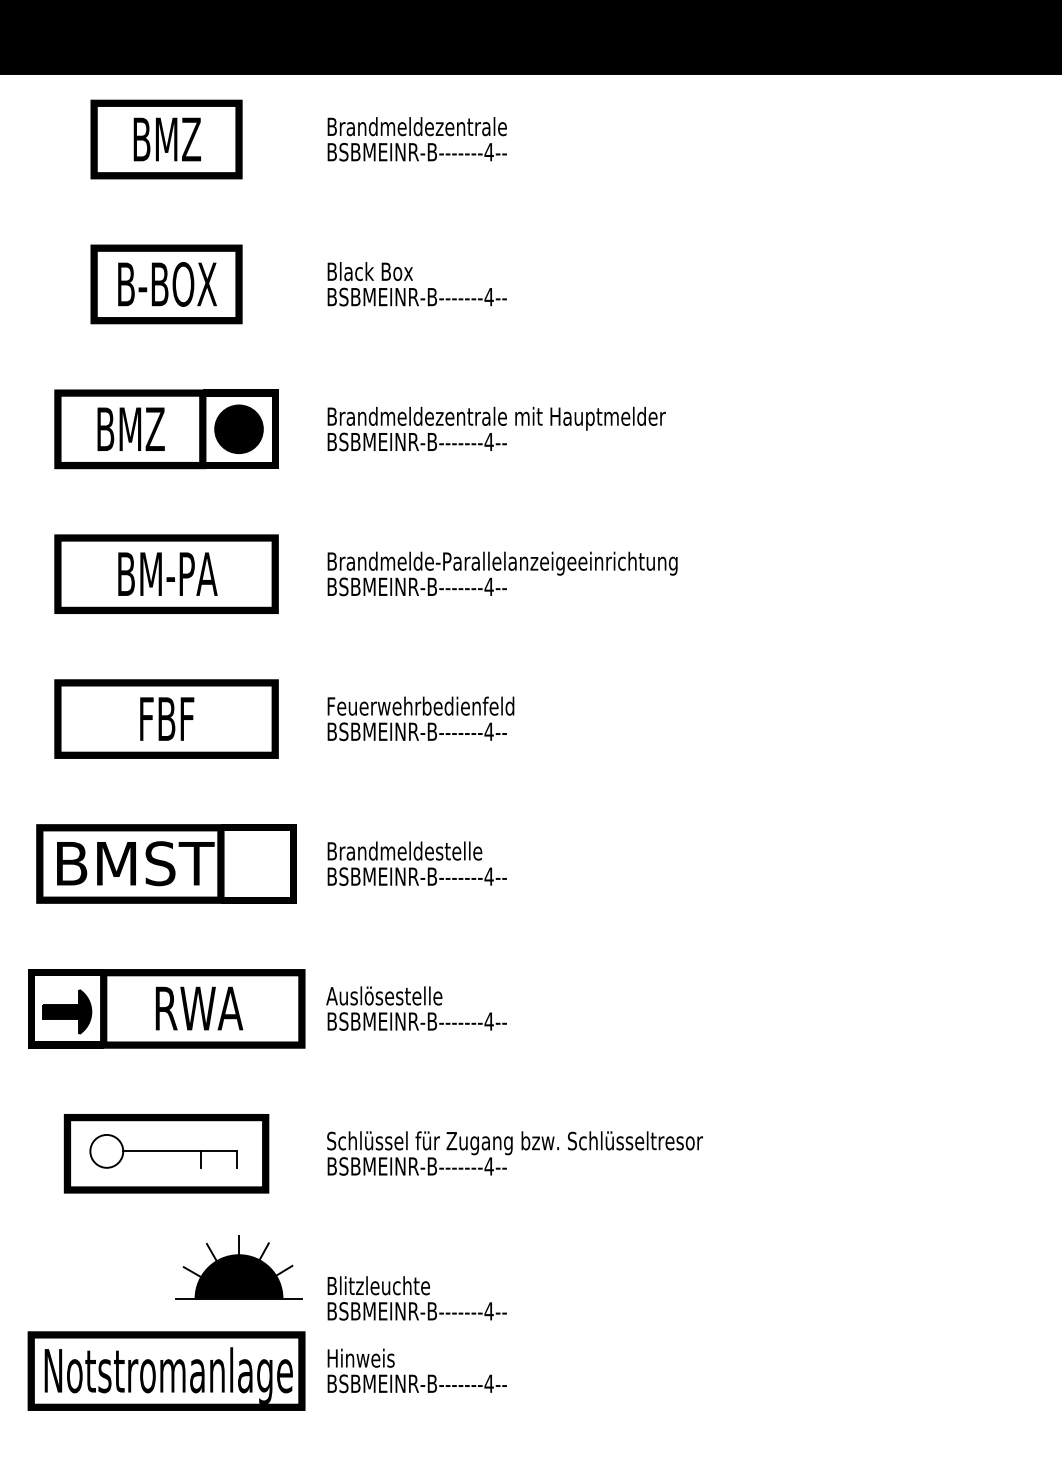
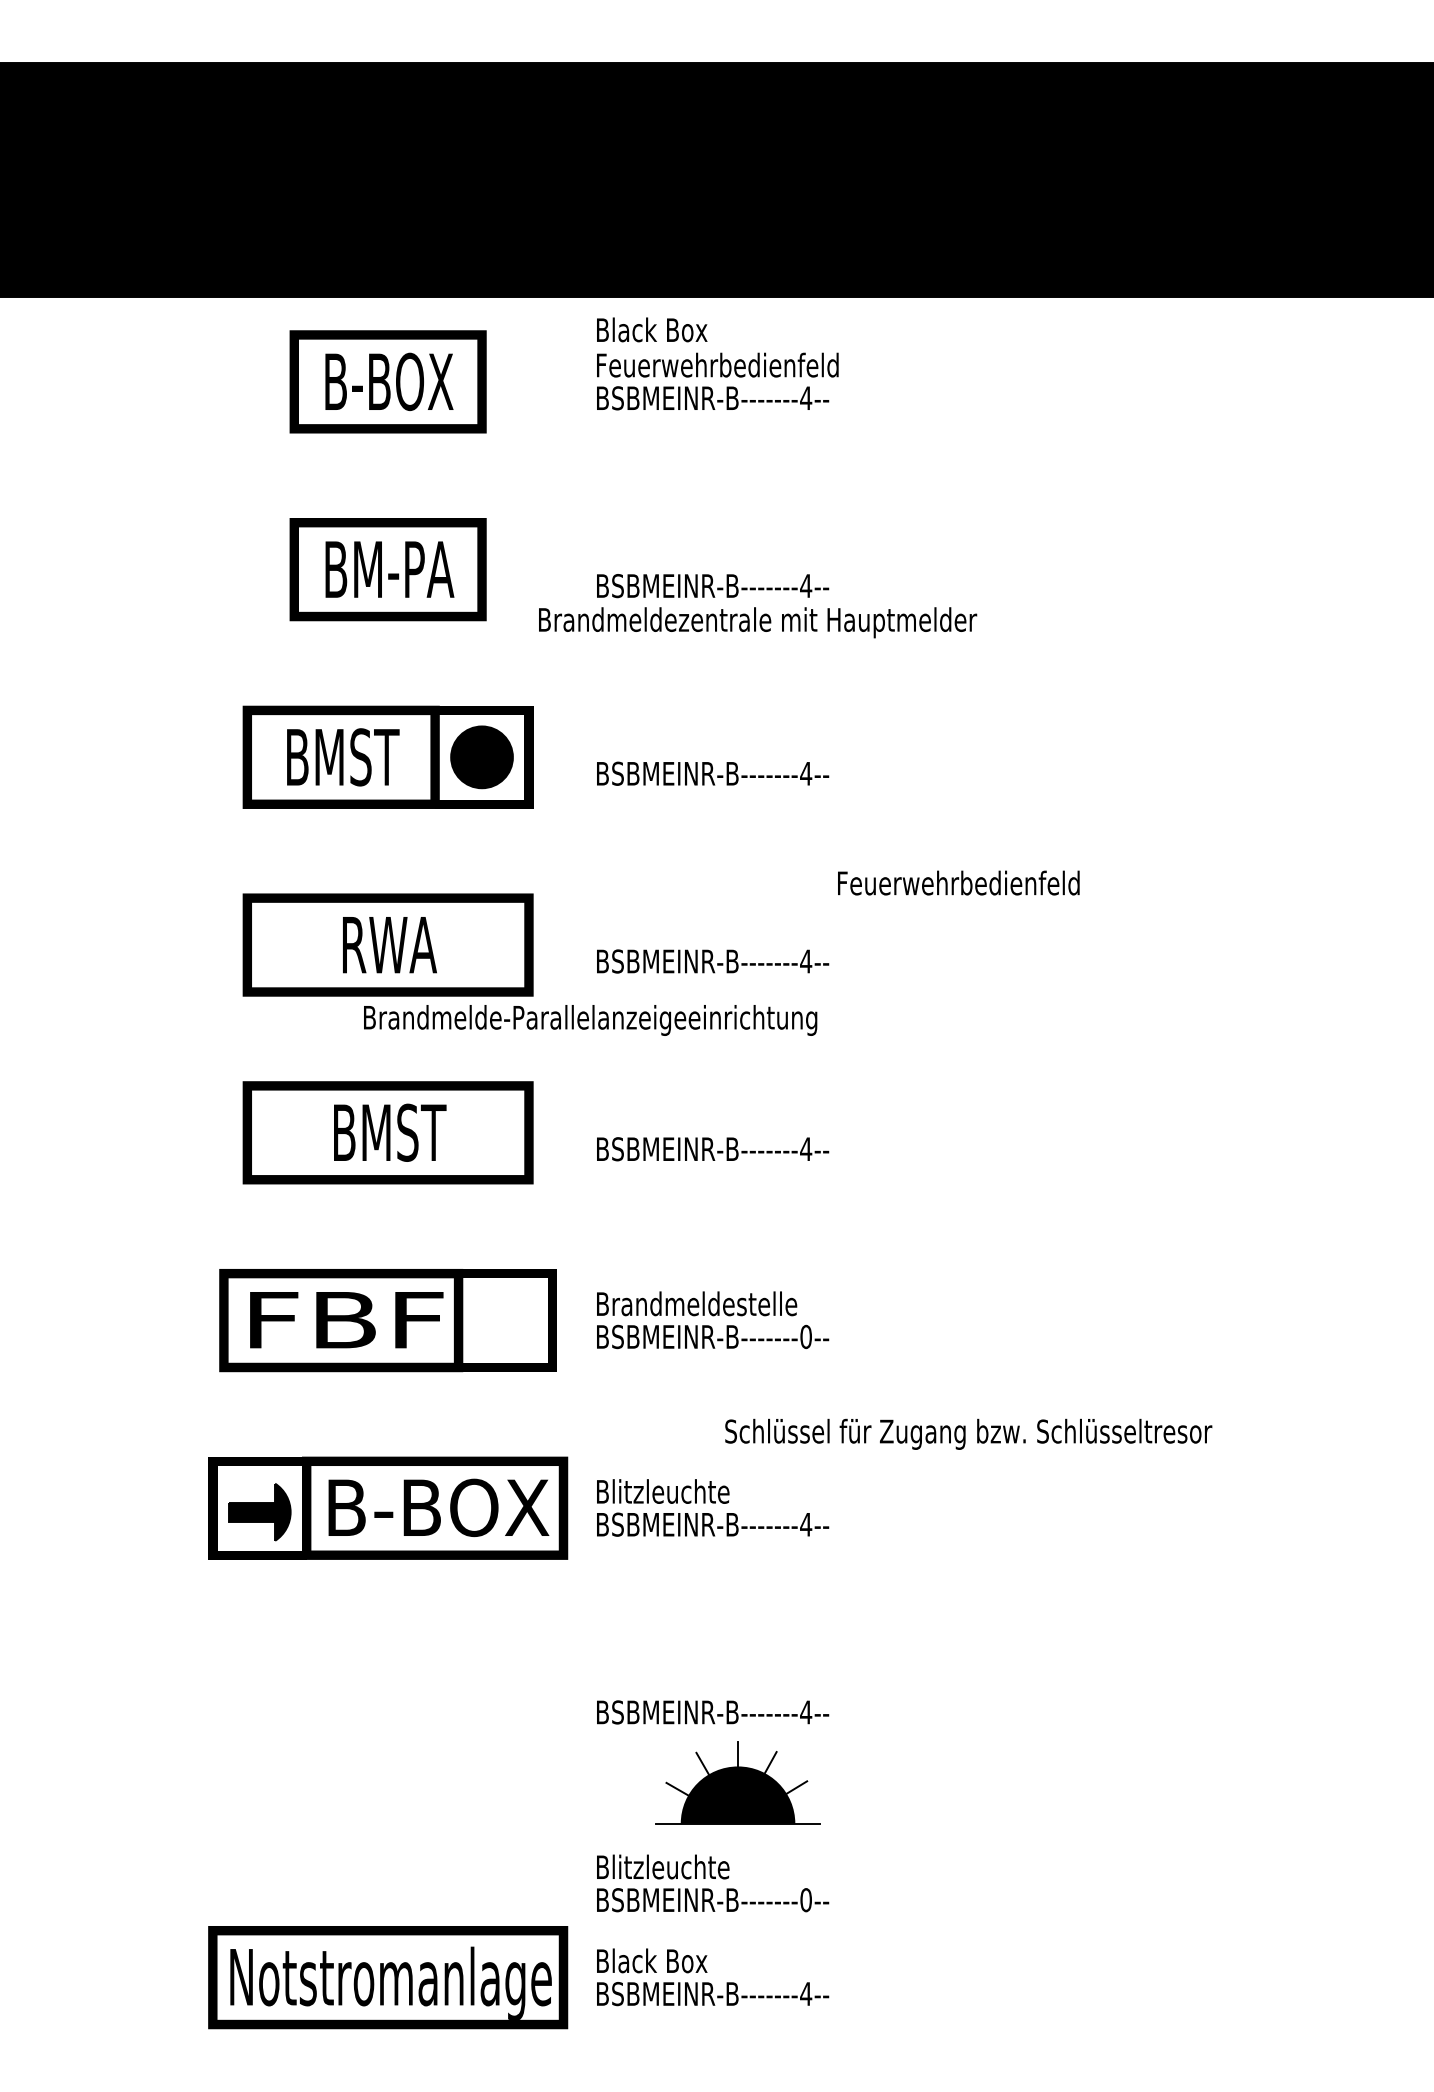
text: (421, 126) -> (718, 364), Brandmeldezentrale -> Feuerwehrbedienfeld
text: (167, 139) -> (389, 381), BMZ -> B-BOX
text: (370, 271) -> (652, 329), moved
text: (167, 284) -> (389, 569), B-BOX -> BM-PA
text: (497, 418) -> (758, 622), moved
text: (132, 429) -> (343, 757), BMZ -> BMST
text: (502, 563) -> (590, 1020), moved
text: (167, 574) -> (389, 945), BM-PA -> RWA
text: (420, 705) -> (958, 882), moved
text: (168, 718) -> (390, 1132), FBF -> BMST
text: (135, 863) -> (348, 1320), BMST -> FBF
text: (489, 876) -> (806, 1336), BSBMEINR-B-------4-- -> BSBMEINR-B-------0--
text: (384, 995) -> (670, 1491), Auslösestelle -> Blitzleuchte
text: (205, 1008) -> (438, 1507), RWA -> B-BOX
text: (514, 1142) -> (968, 1433), moved
part: (166, 1153) -> (388, 1695), removed
part: (238, 1266) -> (737, 1782), moved
text: (489, 1311) -> (806, 1900), BSBMEINR-B-------4-- -> BSBMEINR-B-------0--
text: (371, 1357) -> (653, 1960), Hinweis -> Black Box

